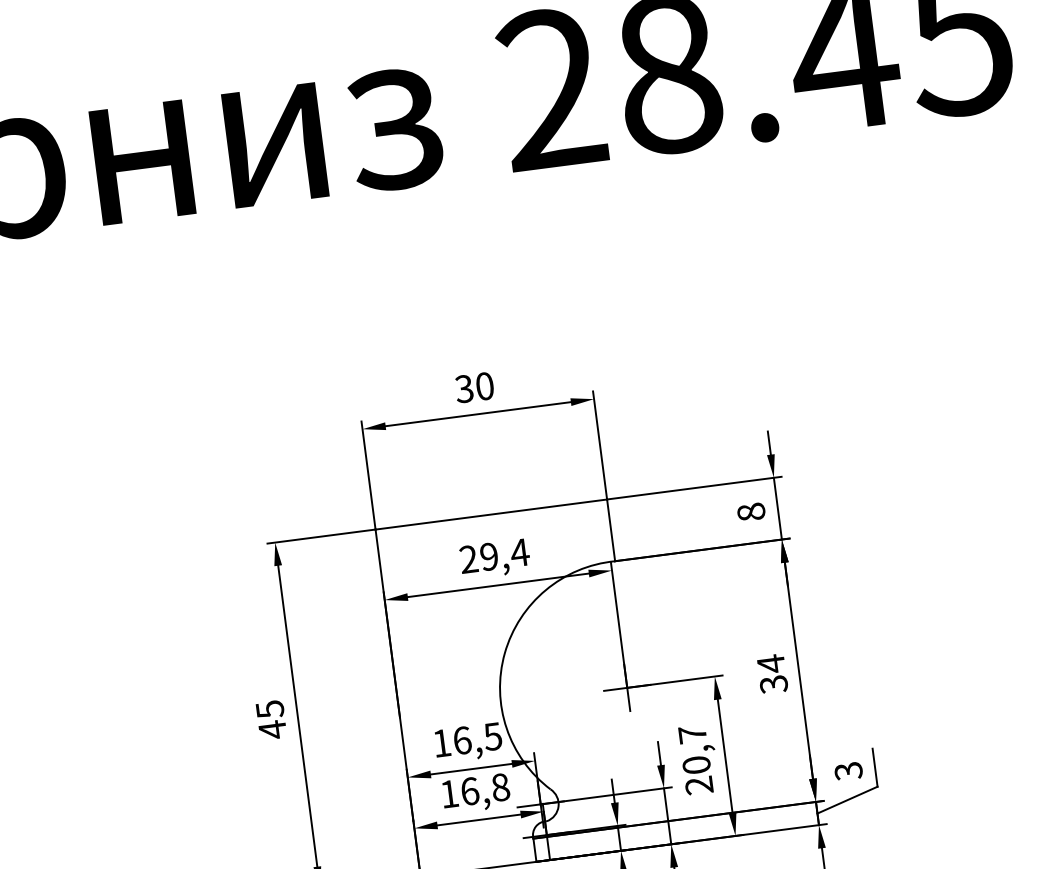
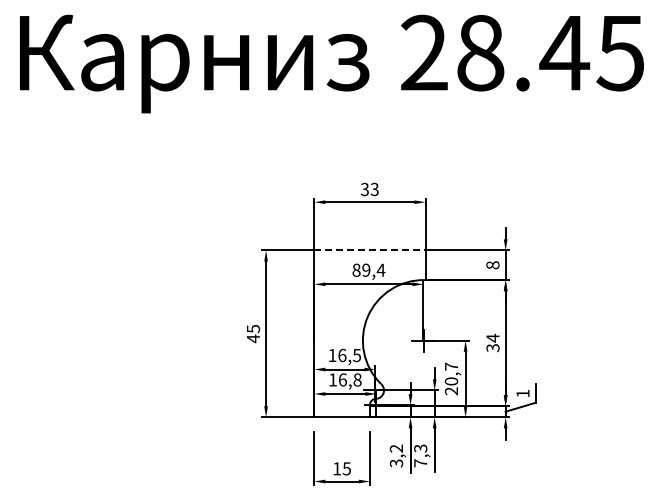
text: (484, 386) -> (374, 189), 30 -> 33
line: (490, 514) -> (369, 250), solid -> dashed
text: (468, 557) -> (356, 269), 29,4 -> 89,4
text: (847, 771) -> (522, 393), 3 -> 1

